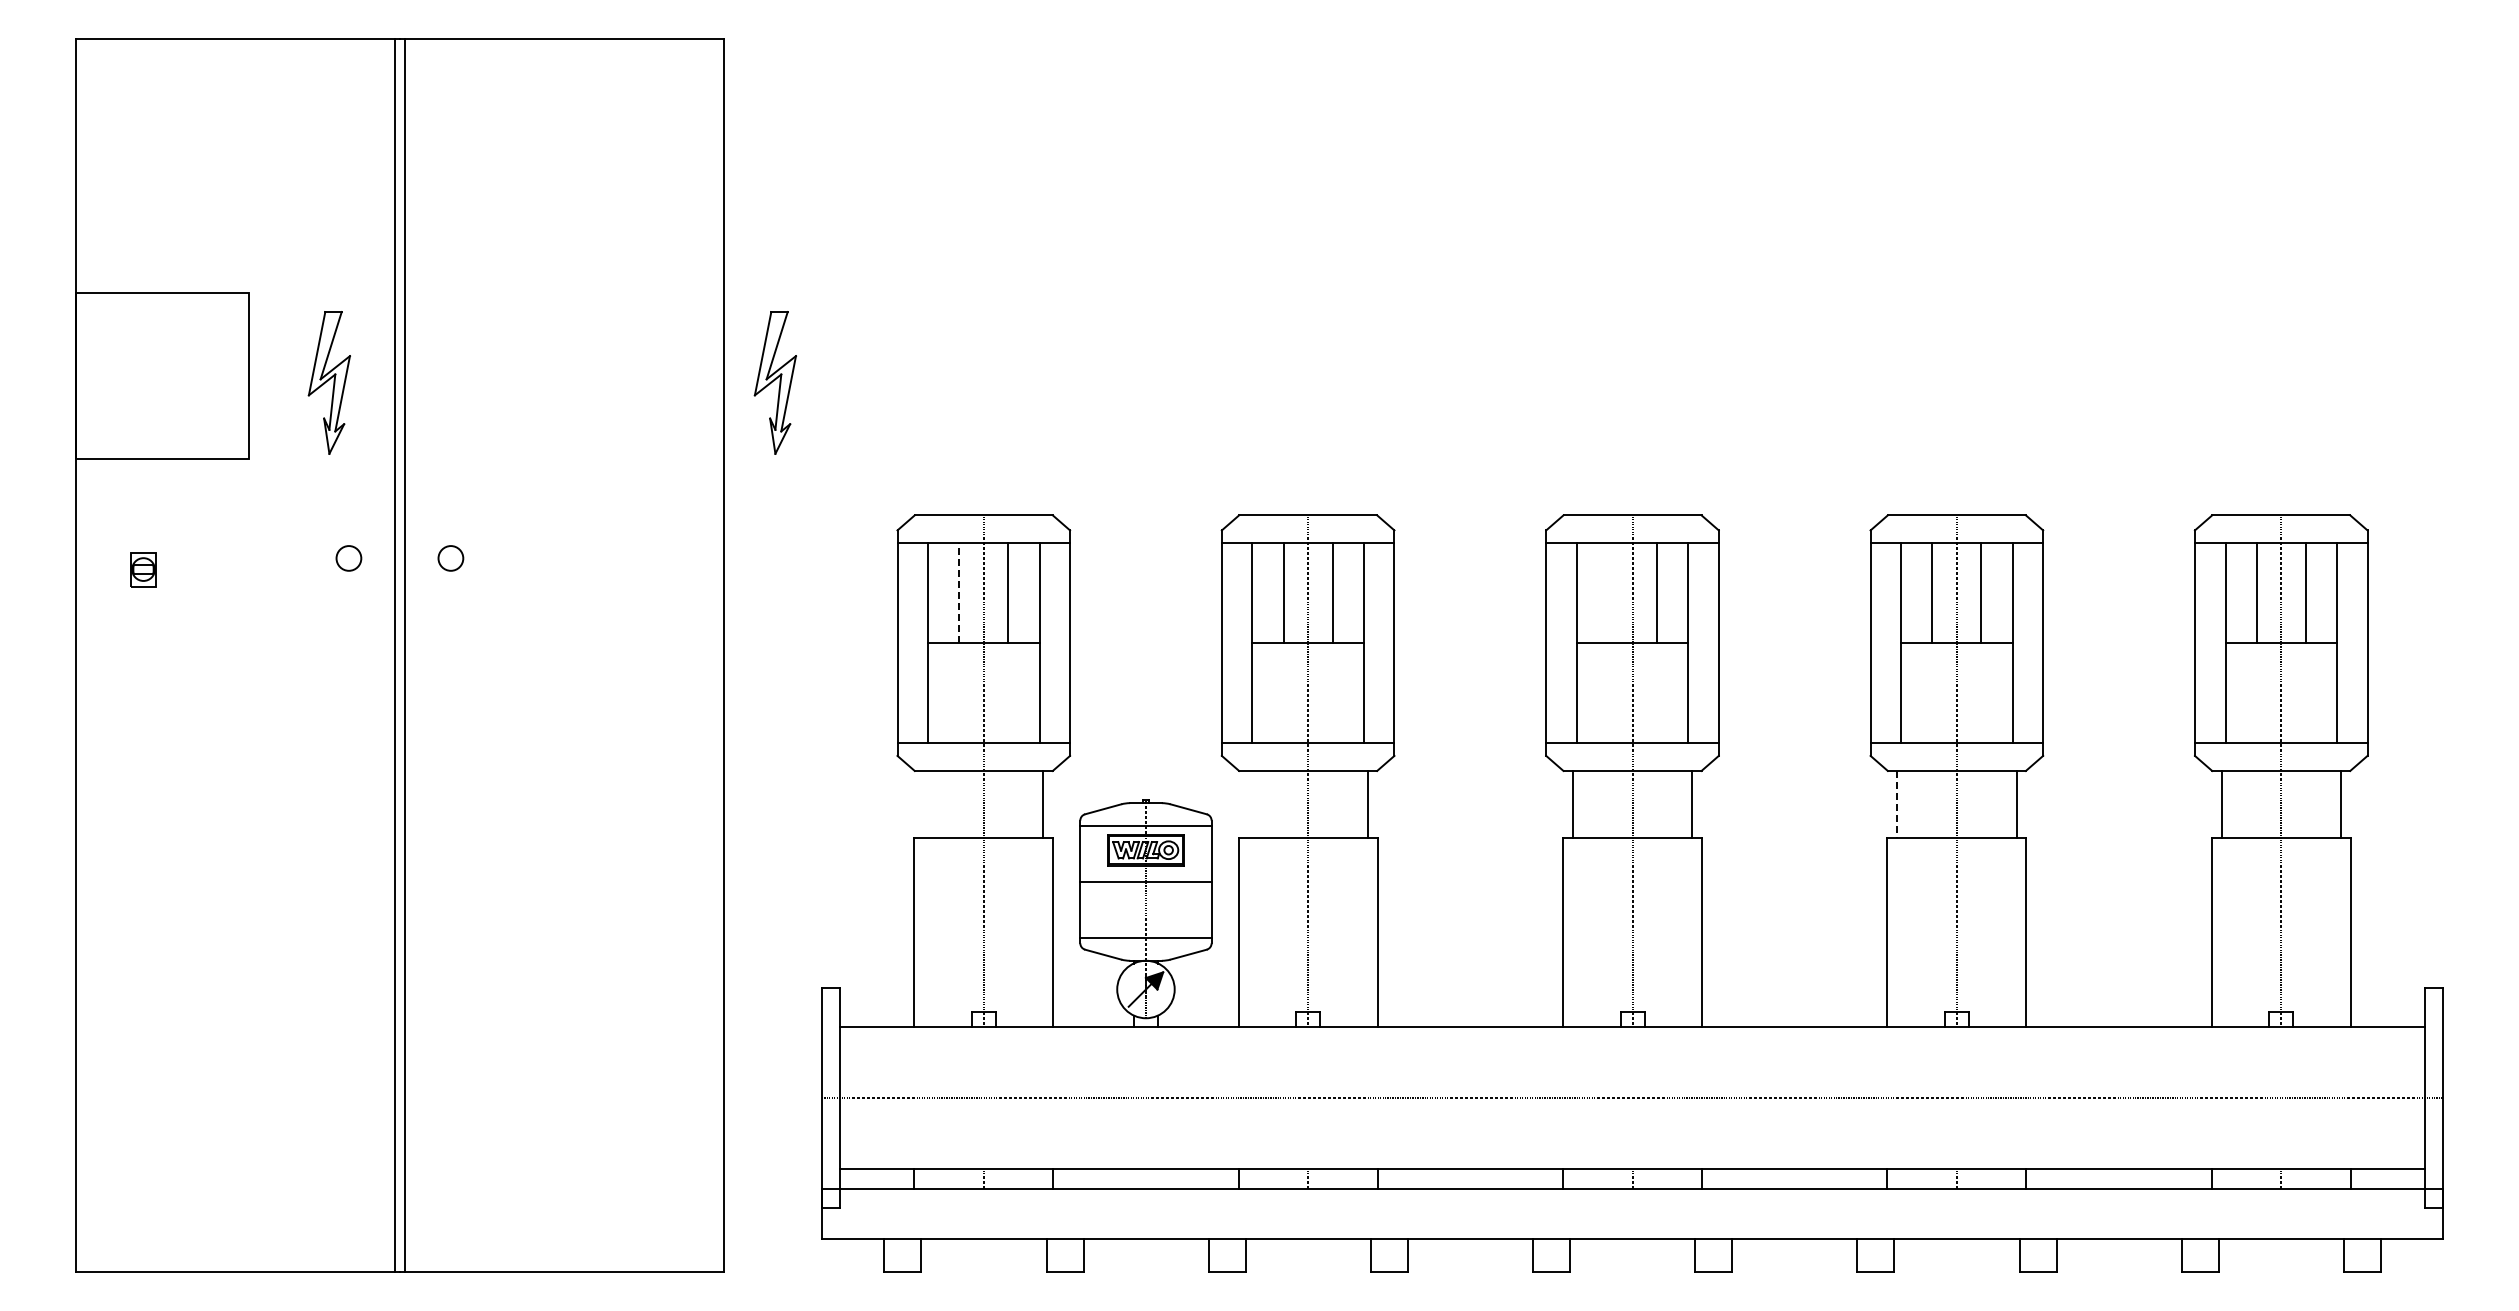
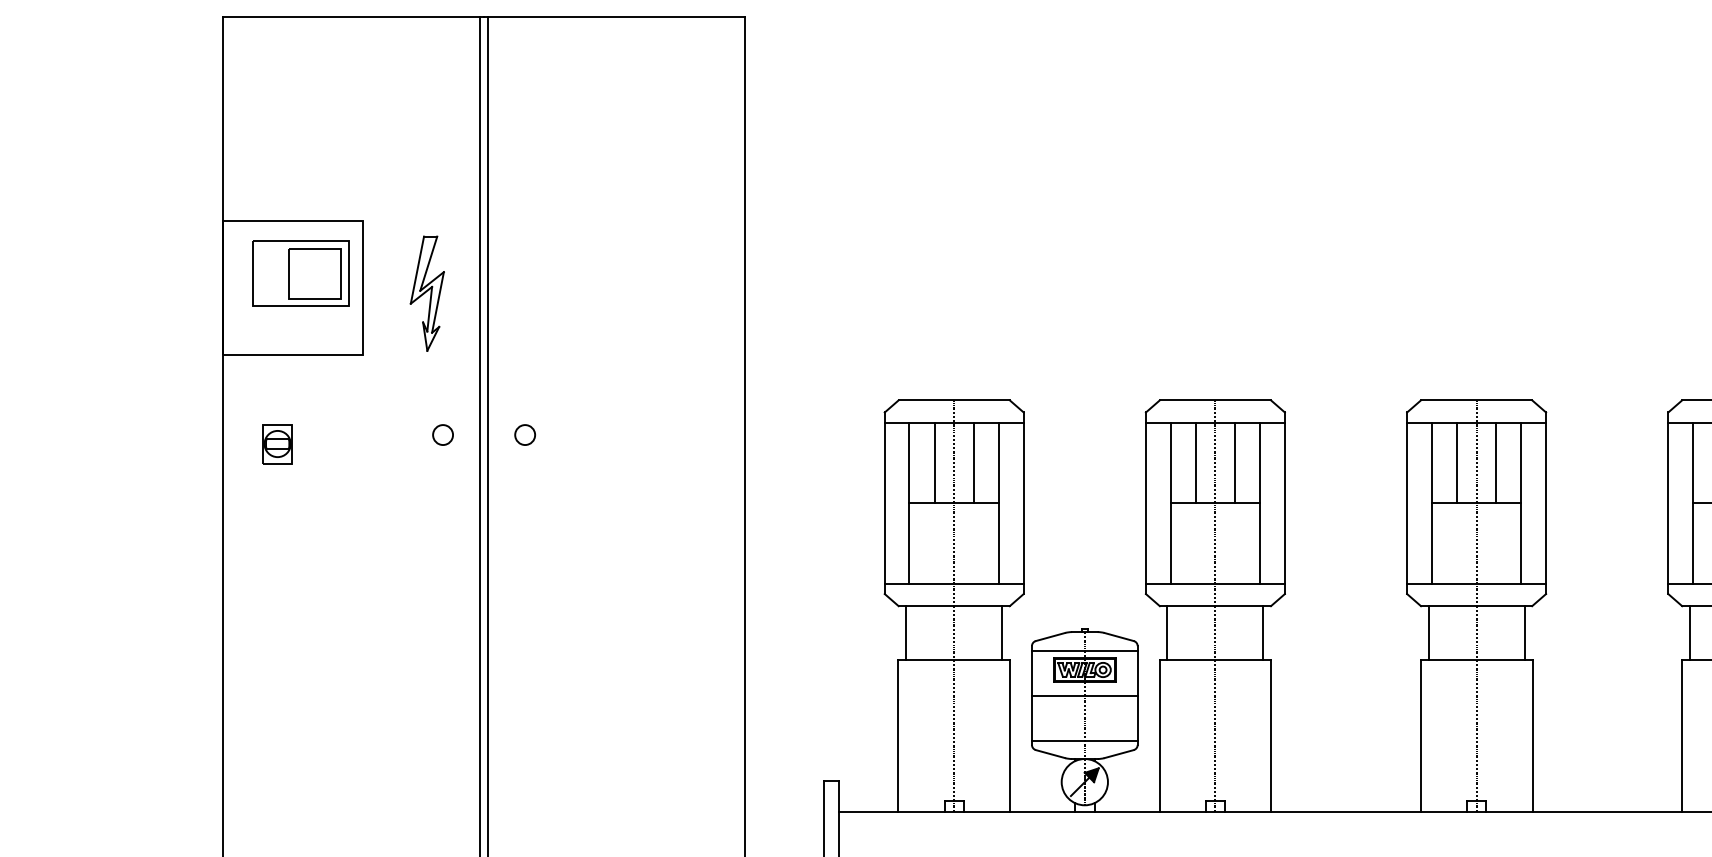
part: (171, 357) -> (300, 273), added
part: (774, 382) -> (785, 293), removed
part: (143, 569) -> (277, 443), size x1.43
line: (959, 593) -> (934, 463), dashed -> solid
line: (1607, 593) -> (1456, 463), added
line: (924, 803) -> (906, 632), added
line: (1248, 803) -> (1167, 632), added
line: (1897, 804) -> (1689, 633), dashed -> solid

